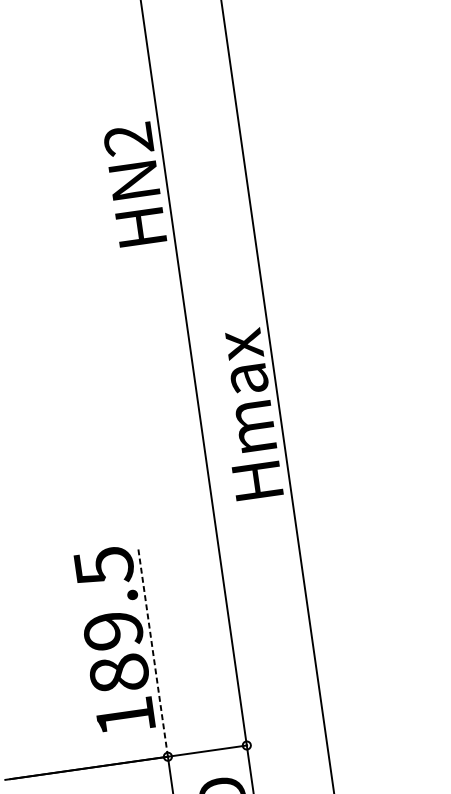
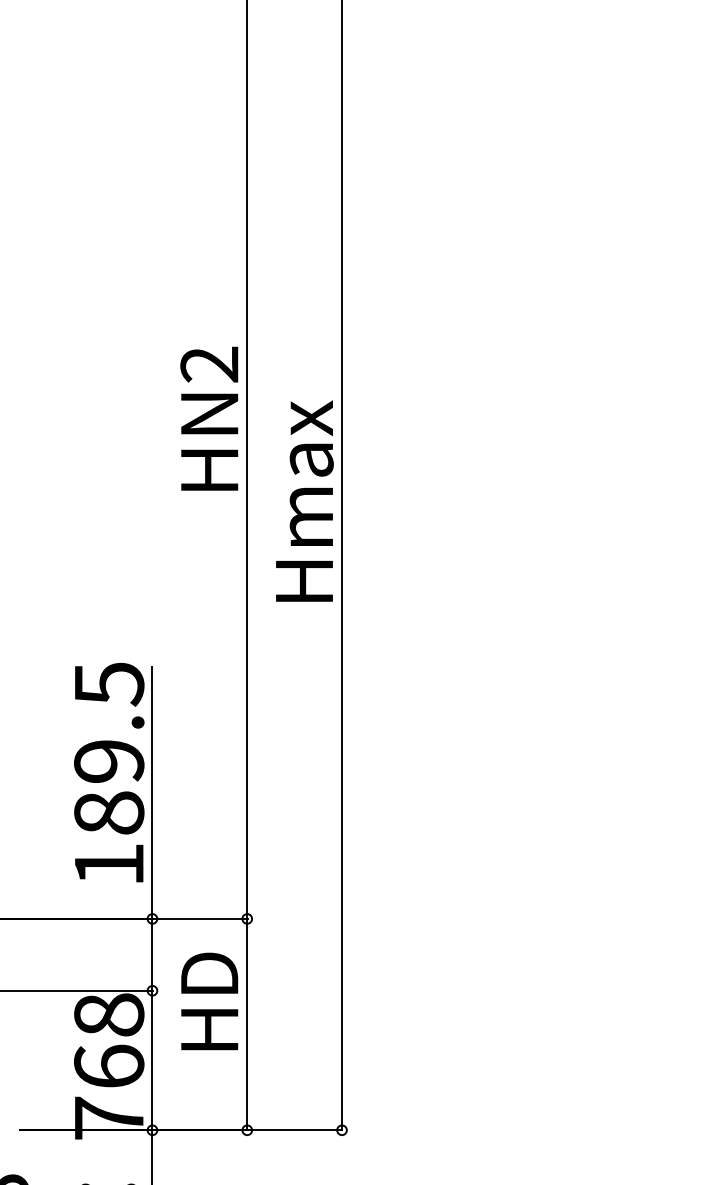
text: (134, 184) -> (209, 418), moved
text: (248, 413) -> (304, 500), moved
line: (152, 651) -> (152, 792), dashed -> solid

